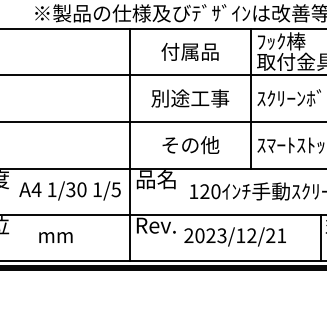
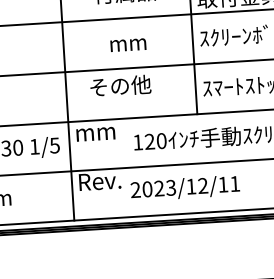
text: (190, 98) -> (128, 43), 別途工事 -> mm
text: (190, 145) -> (120, 86), moved
text: (155, 179) -> (96, 132), 品名 -> mm
text: (270, 235) -> (223, 184), 2023/12/21 -> 2023/12/11

